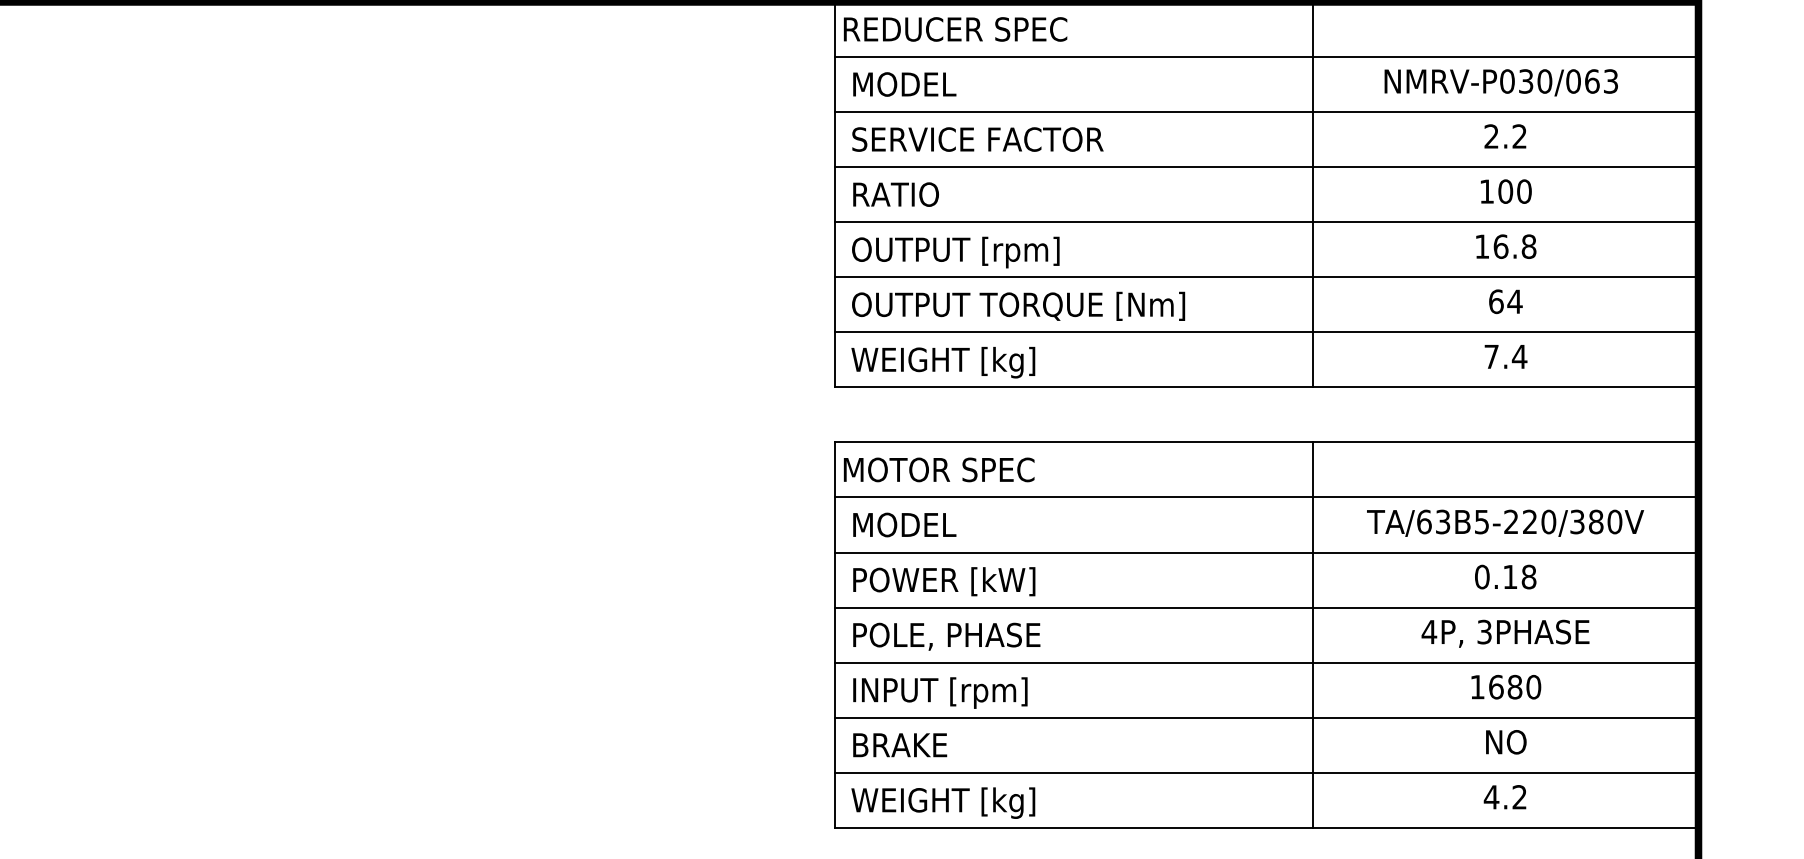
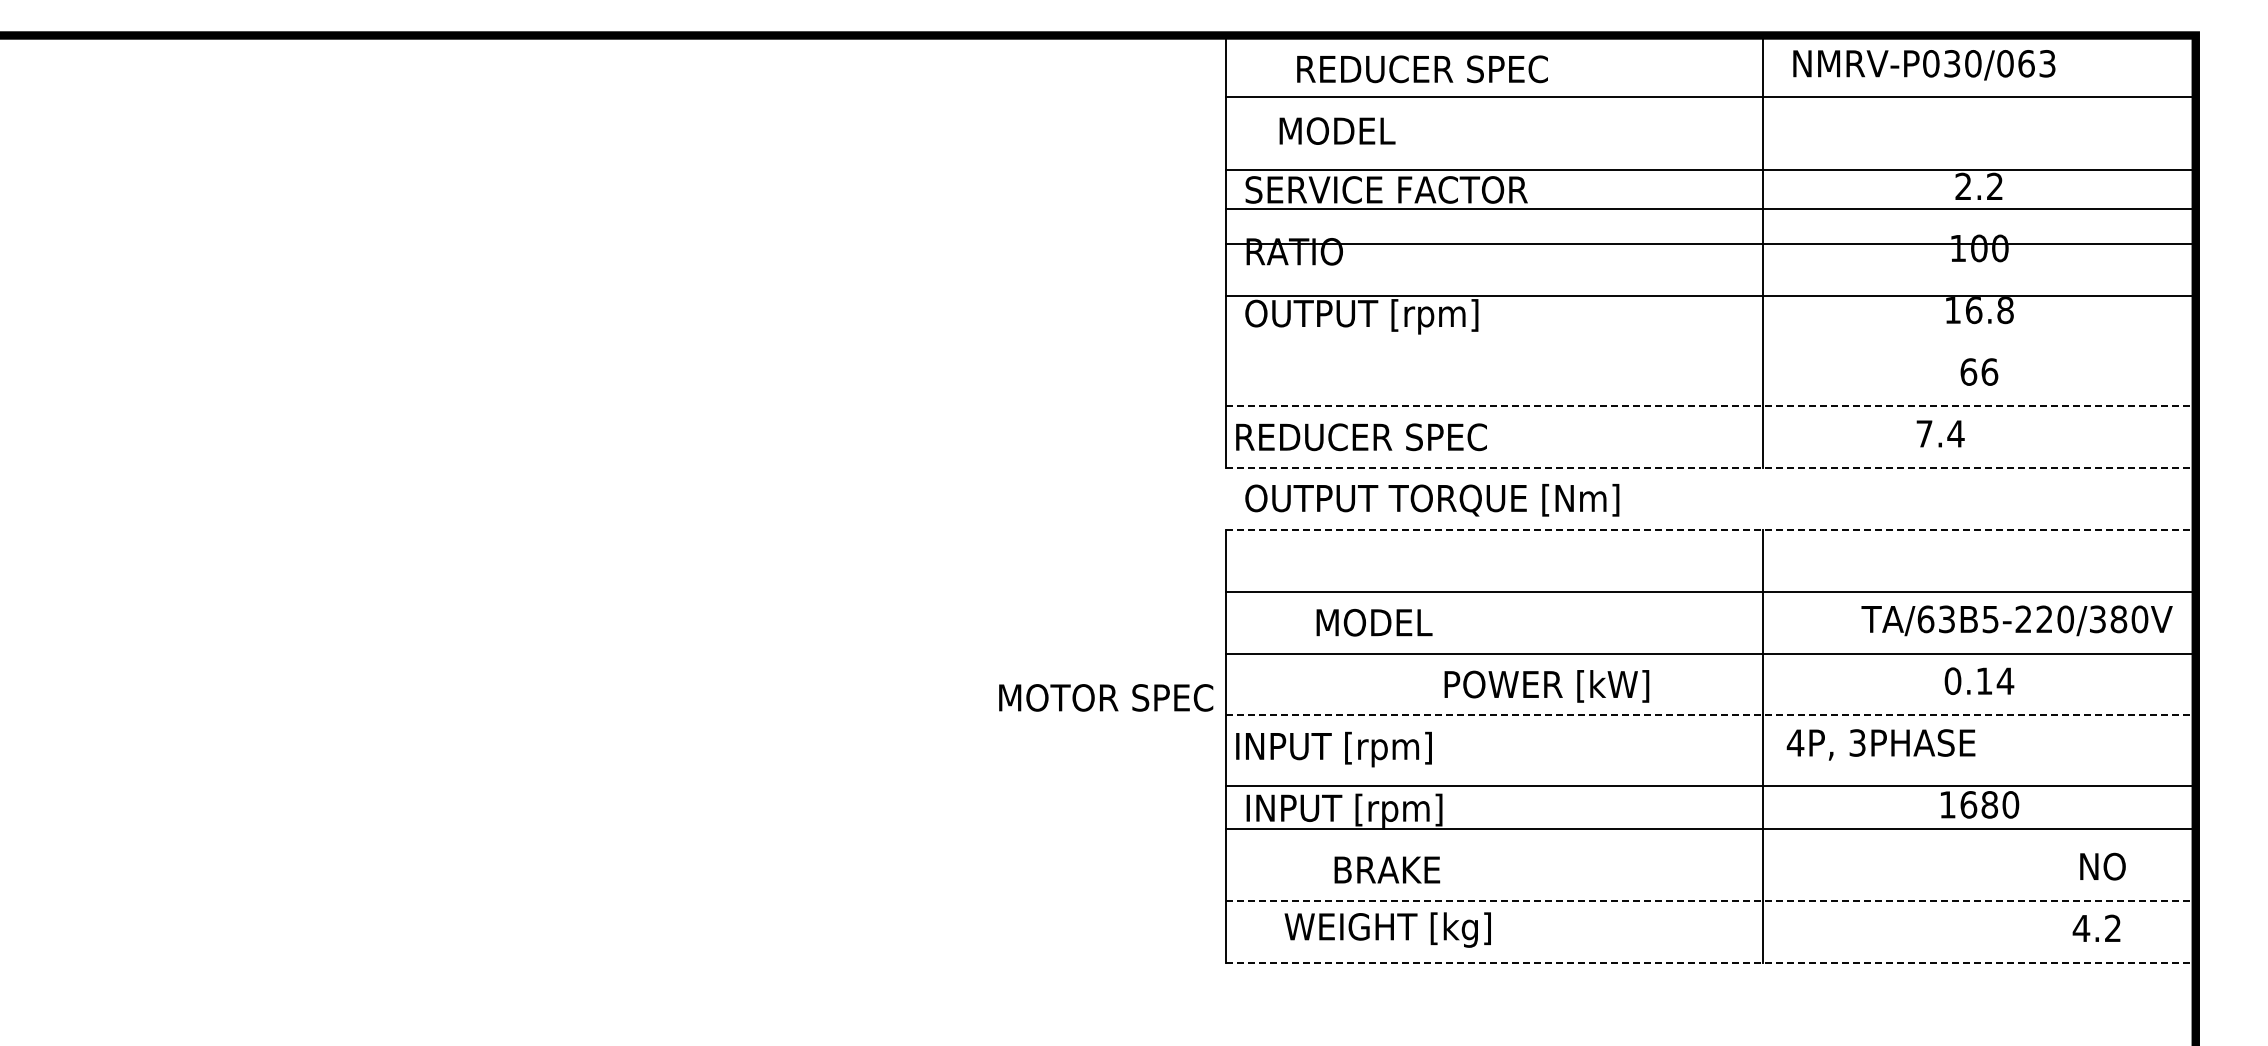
text: (955, 29) -> (1422, 69), moved
text: (904, 83) -> (1337, 130), moved
text: (1501, 83) -> (1924, 65), moved
line: (1266, 112) -> (1710, 209), moved
line: (1266, 166) -> (1710, 169), moved
line: (1266, 221) -> (1710, 243), moved
line: (1266, 277) -> (1710, 295), moved
text: (1514, 301) -> (1989, 371), 64 -> 66
text: (1018, 306) -> (1432, 500), moved
line: (1266, 332) -> (1710, 406), solid -> dashed
text: (1505, 356) -> (1940, 433), moved
text: (955, 362) -> (1361, 440), WEIGHT [kg] -> REDUCER SPEC
line: (1266, 387) -> (1710, 468), solid -> dashed
line: (1266, 441) -> (1710, 529), solid -> dashed
text: (939, 469) -> (1106, 697), moved
text: (1504, 523) -> (2016, 620), moved
text: (904, 524) -> (1374, 622), moved
text: (1529, 577) -> (2005, 681), 0.18 -> 0.14
text: (943, 581) -> (1546, 686), moved
line: (1266, 607) -> (1710, 715), solid -> dashed
text: (1504, 633) -> (1880, 744), moved
text: (942, 637) -> (1346, 749), POLE, PHASE -> INPUT [rpm]
line: (1266, 662) -> (1710, 829), moved
line: (1266, 718) -> (1710, 786), moved
text: (1505, 742) -> (2102, 866), moved
text: (900, 744) -> (1387, 869), moved
line: (1266, 772) -> (1710, 900), solid -> dashed
text: (1504, 796) -> (2096, 927), moved
text: (943, 802) -> (1387, 929), moved
line: (1266, 827) -> (1710, 962), solid -> dashed

